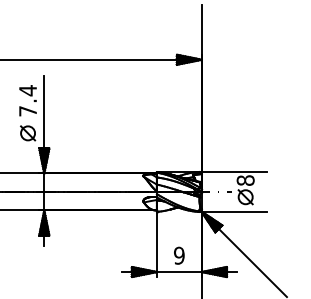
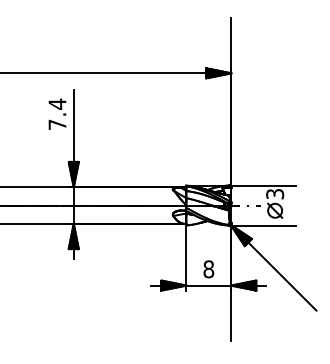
part: (28, 132) -> (57, 146), removed
text: (246, 179) -> (275, 193), 8 -> 3
text: (179, 255) -> (208, 269), 9 -> 8

